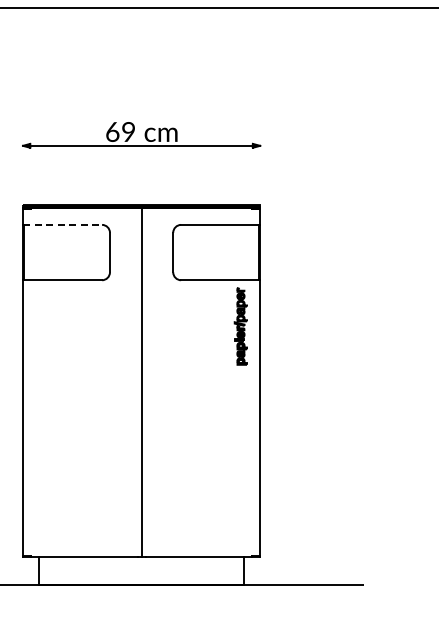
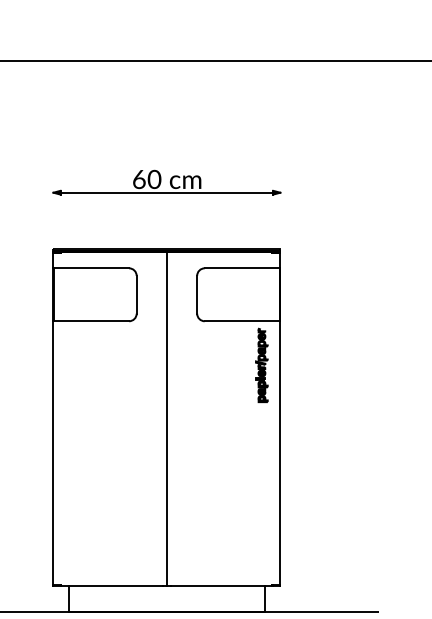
text: (128, 133) -> (154, 180), 69 -> 60
line: (62, 225) -> (91, 268), dashed -> solid

